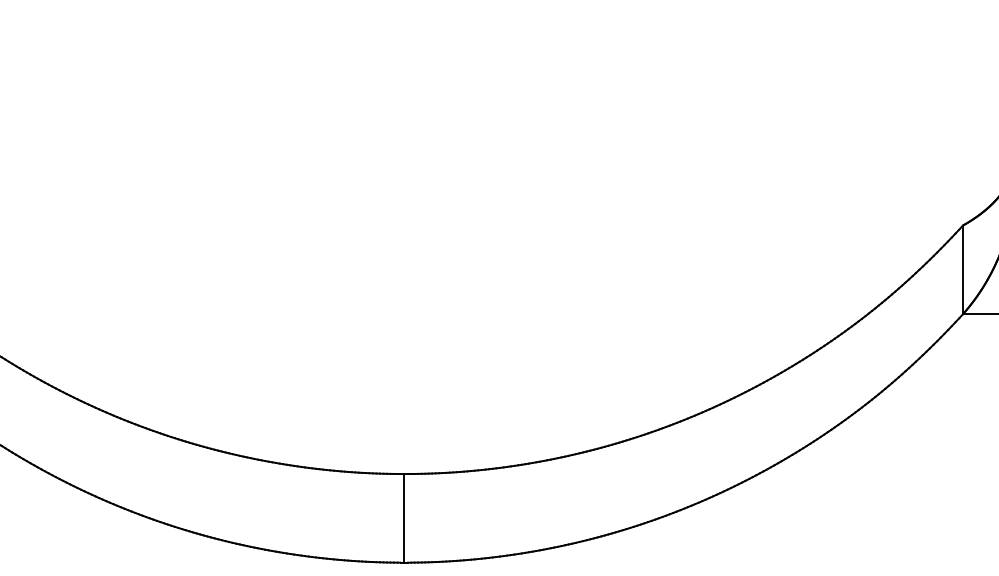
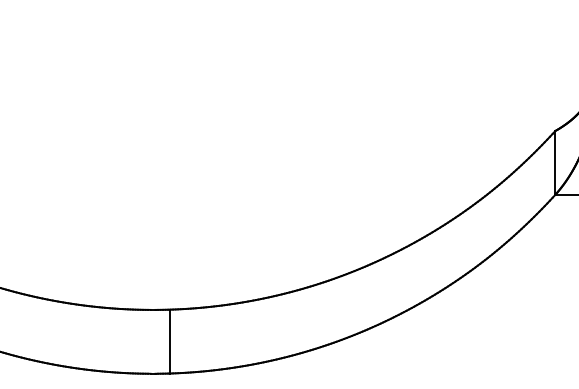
line: (404, 518) -> (169, 341), moved

